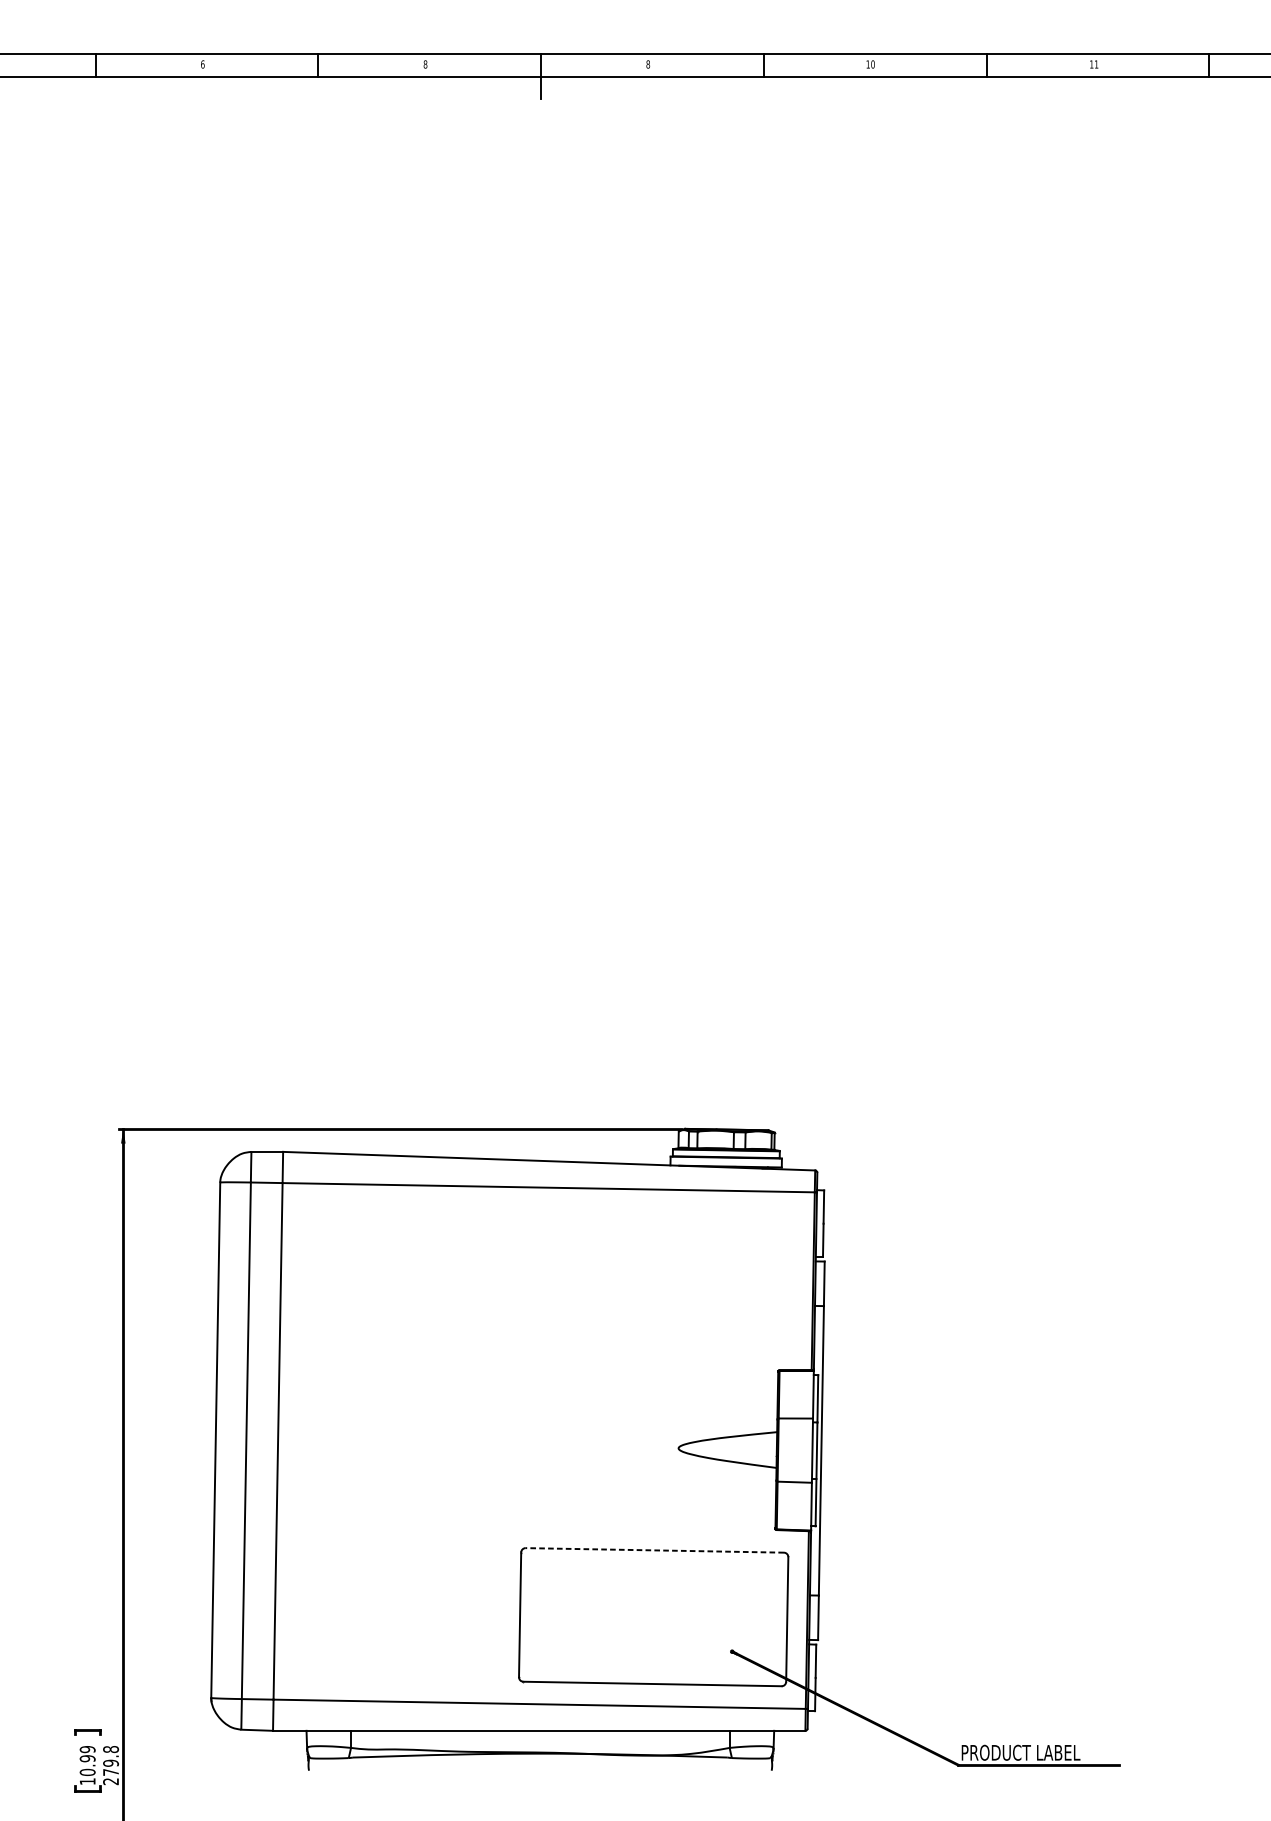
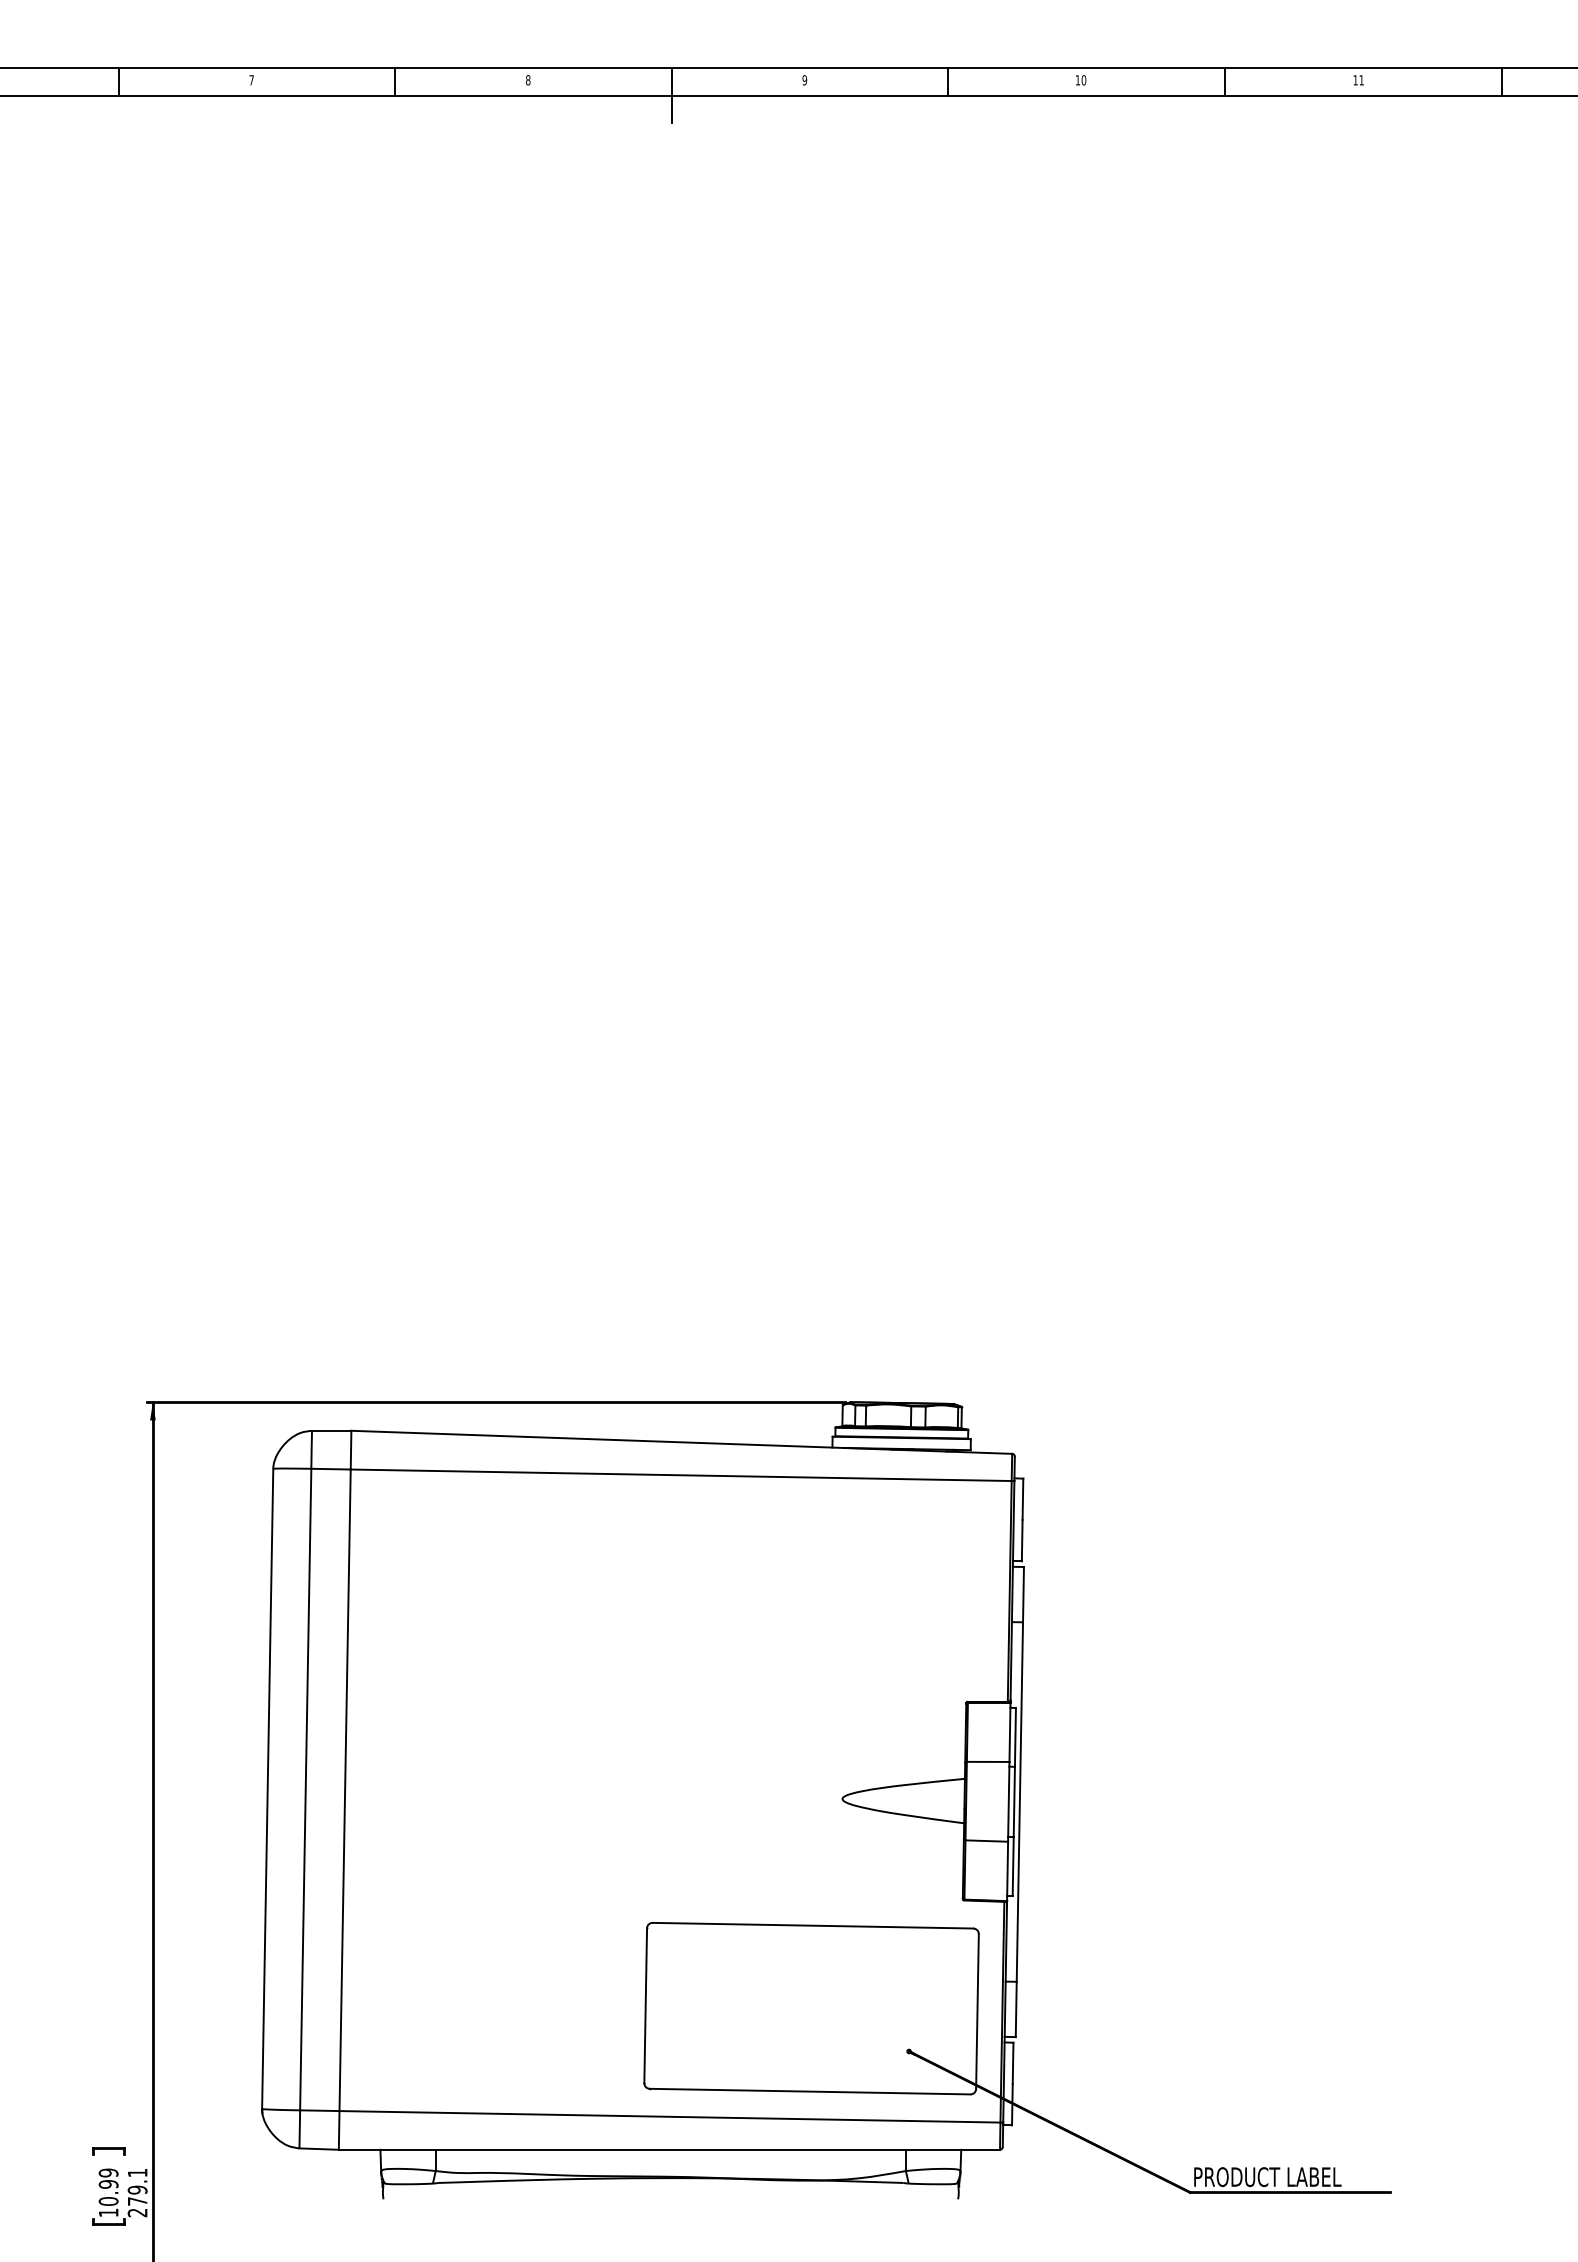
text: (202, 64) -> (251, 80), 6 -> 7
text: (647, 64) -> (804, 80), 8 -> 9
line: (654, 1550) -> (812, 1925), dashed -> solid
text: (110, 1749) -> (137, 2172), 279.8 -> 279.1

